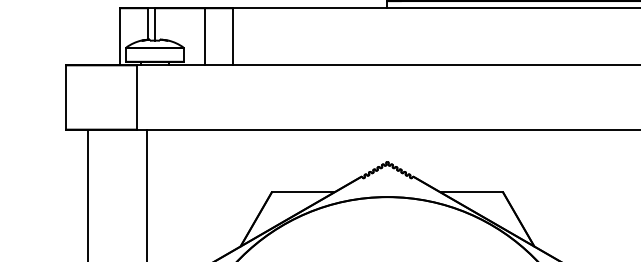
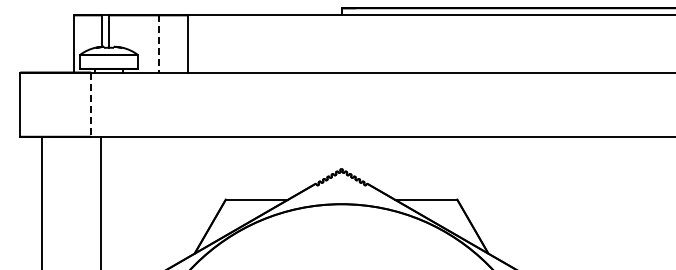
line: (204, 36) -> (158, 43), solid -> dashed
line: (137, 98) -> (91, 105), solid -> dashed

